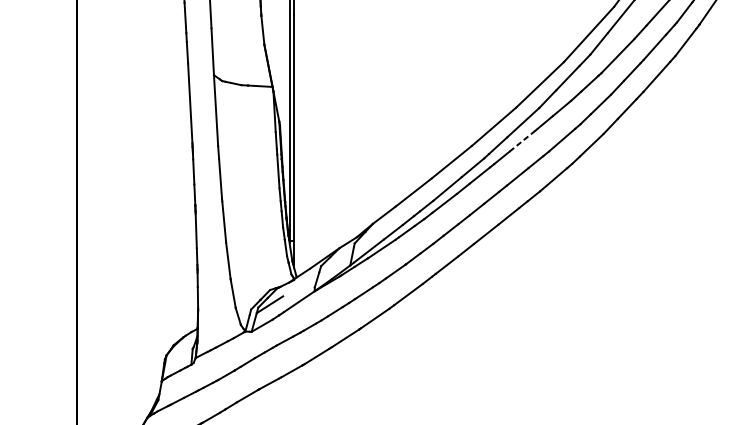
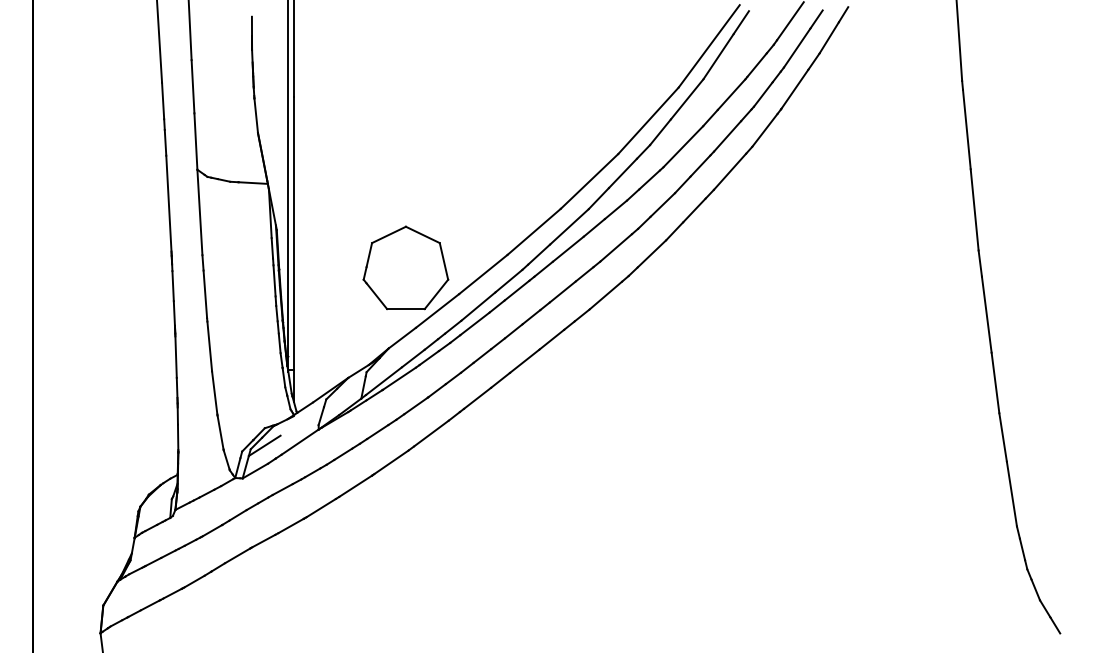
line: (522, 141) -> (568, 249), dashed -> solid
part: (387, 156) -> (405, 267), added

